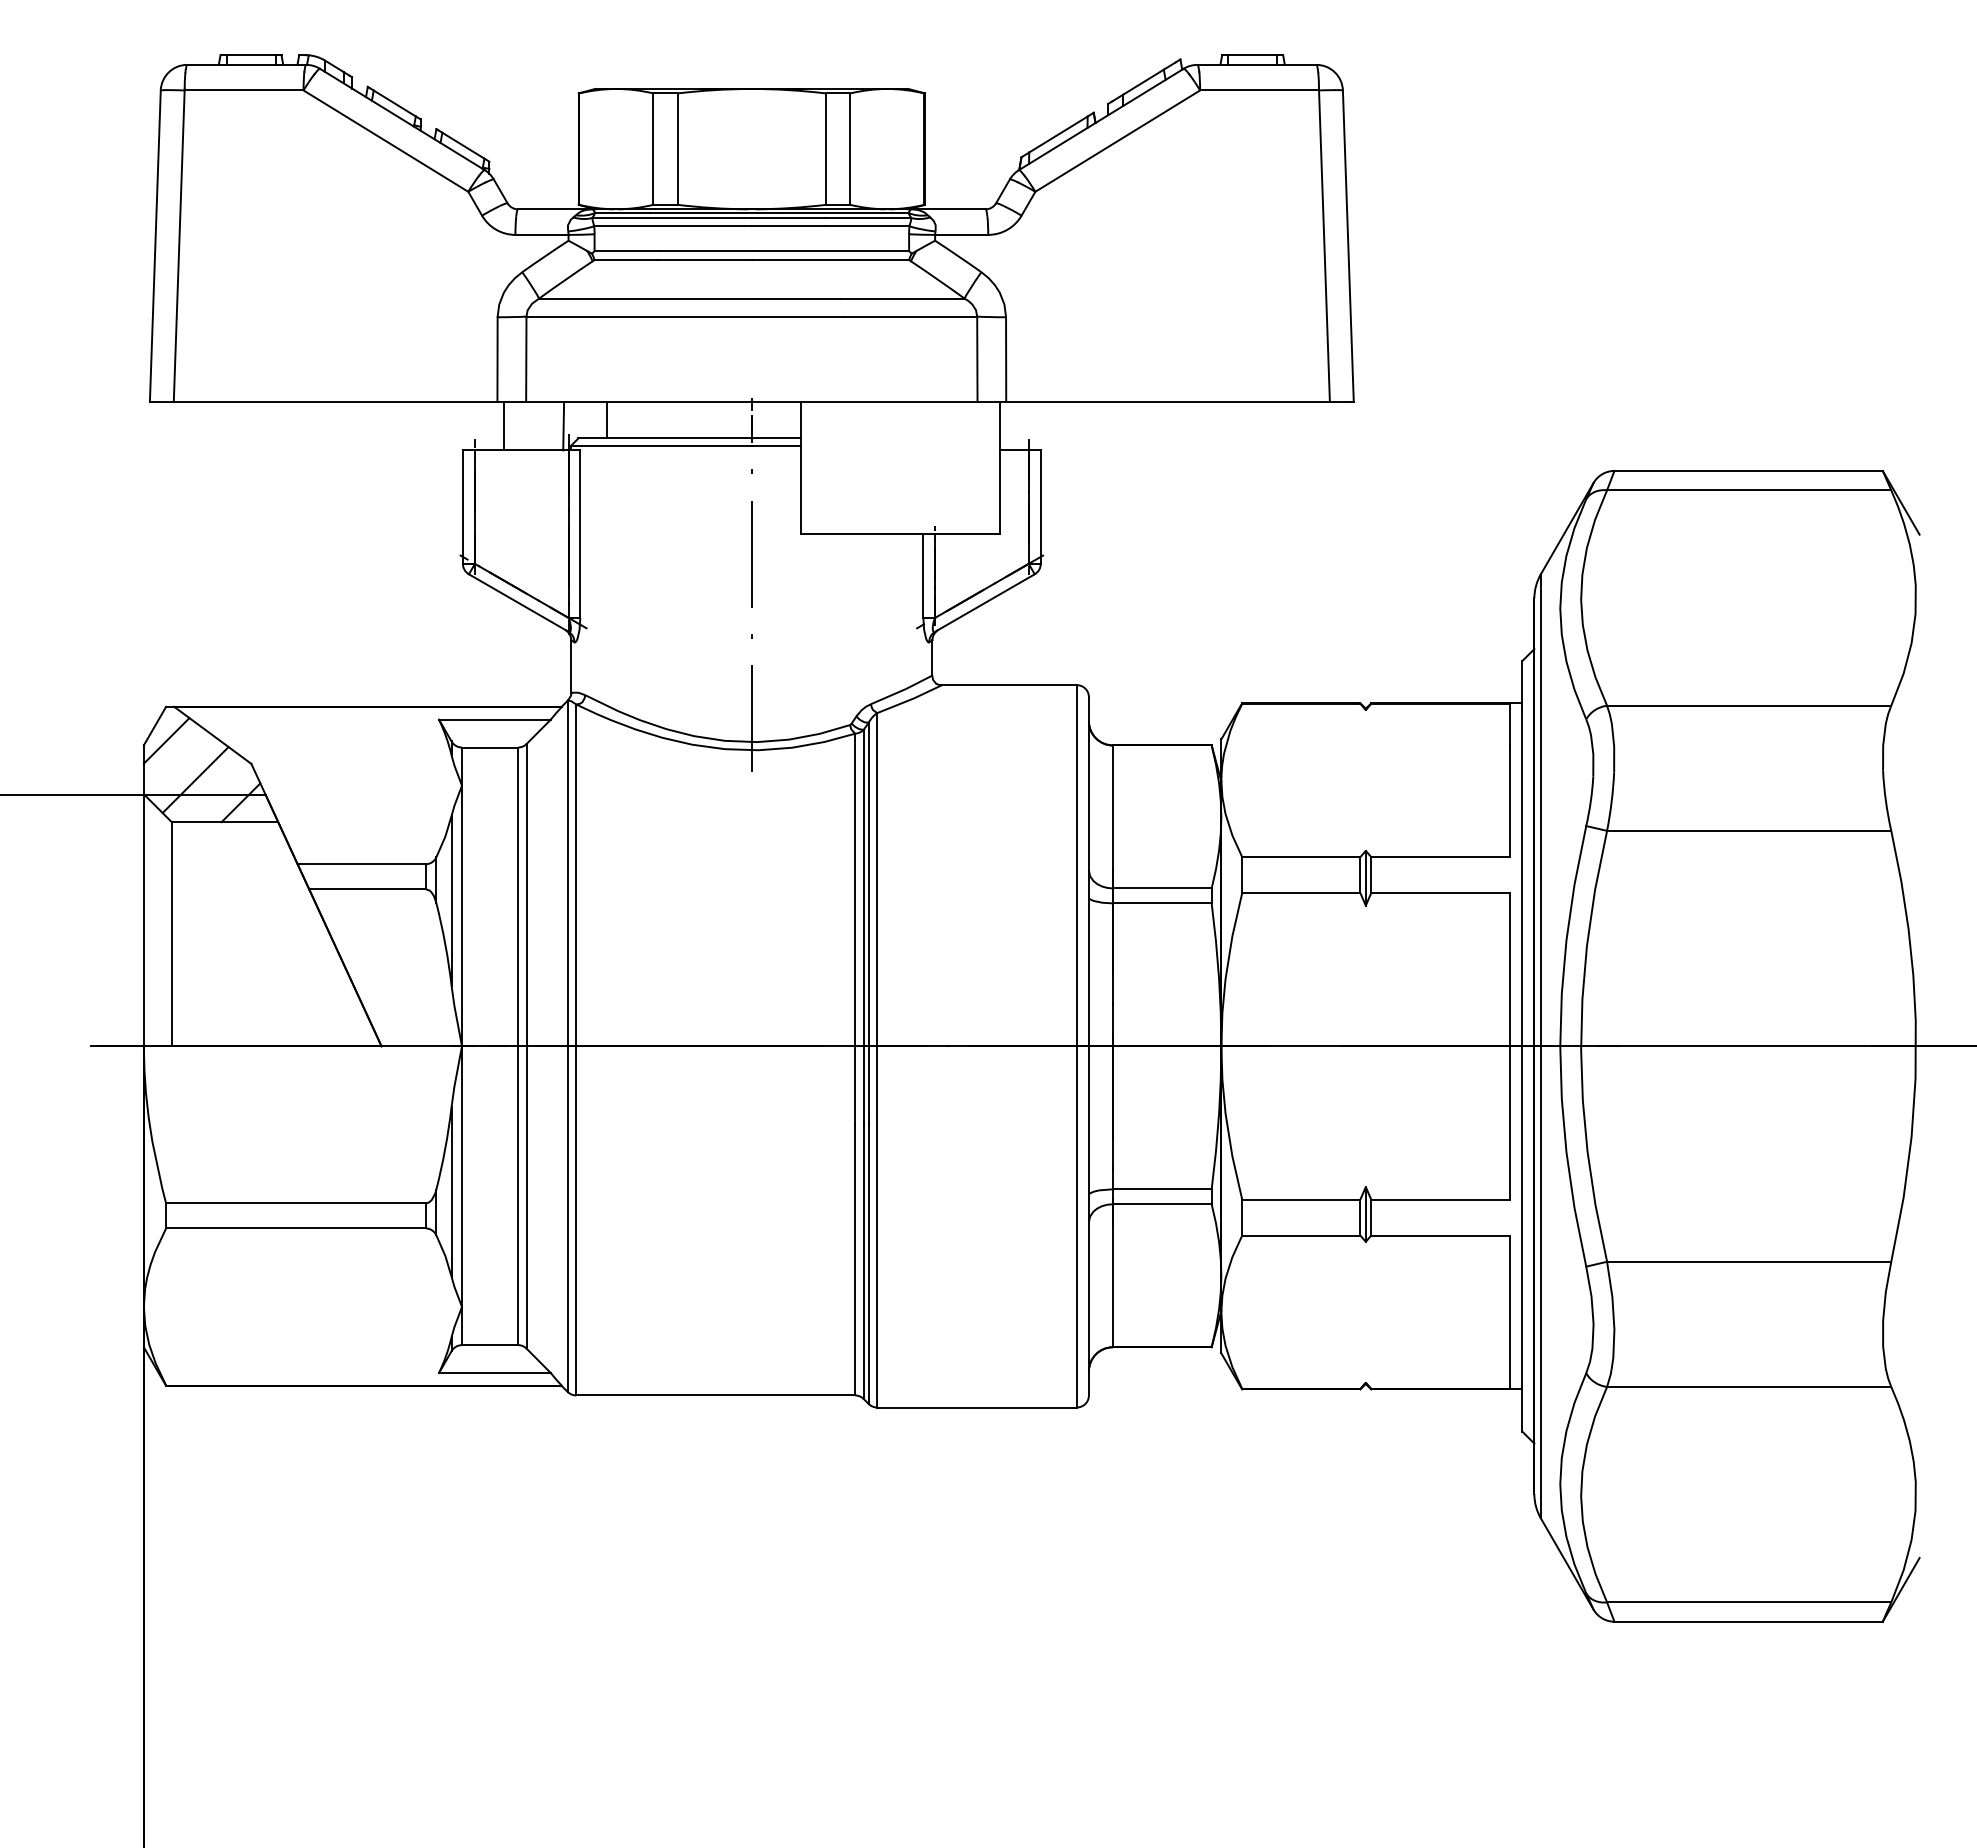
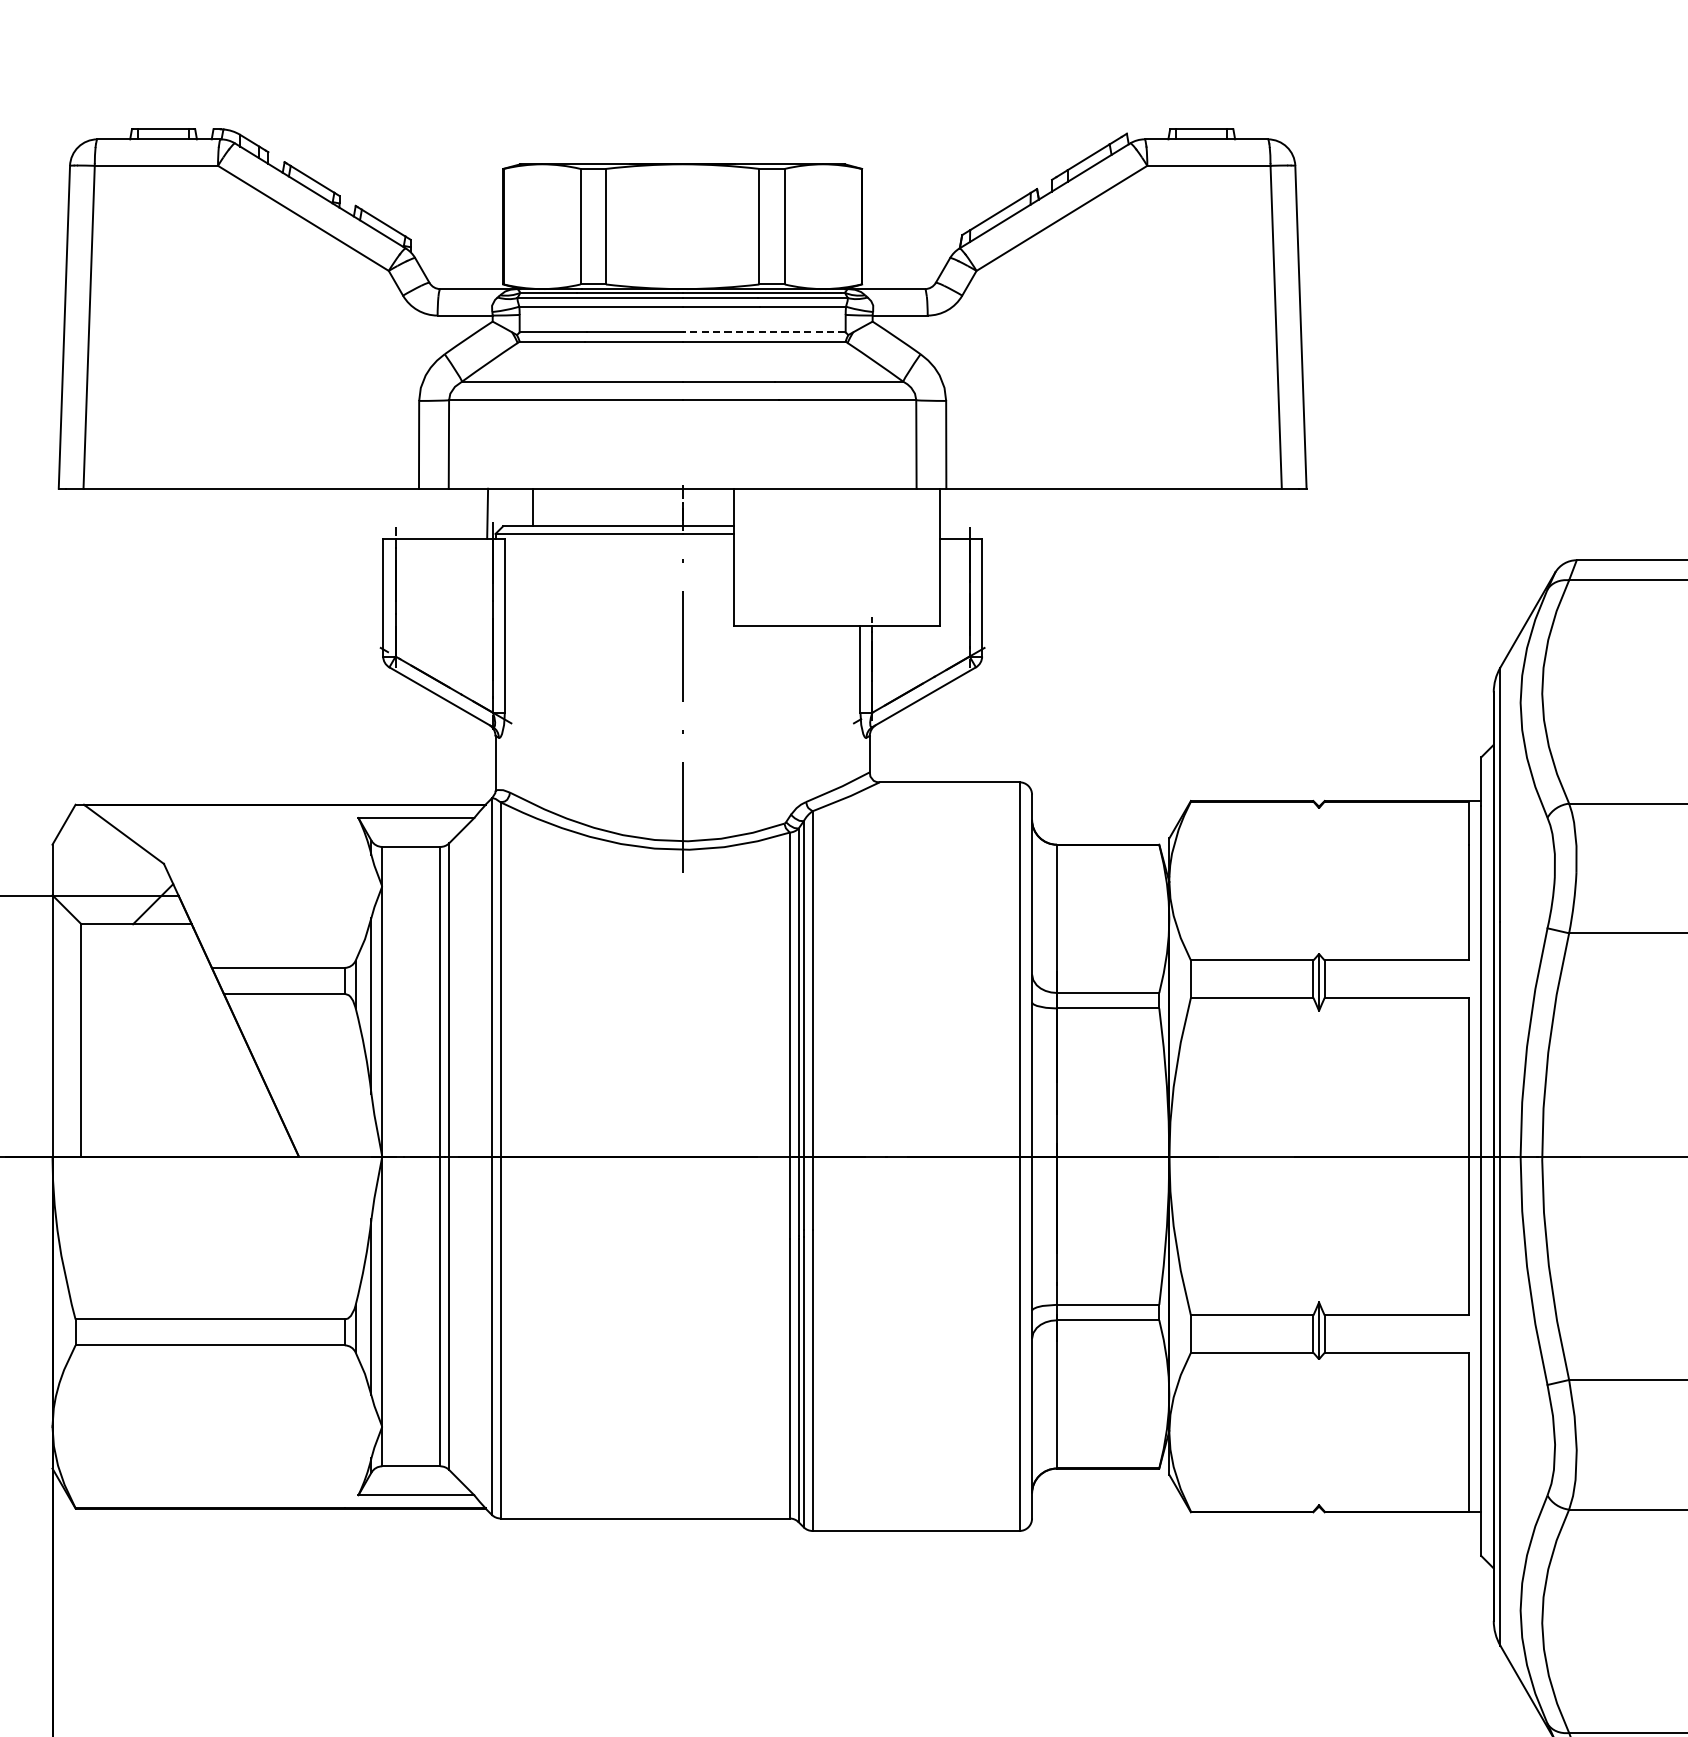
line: (830, 251) -> (764, 332), solid -> dashed
line: (503, 425) -> (425, 513), removed
line: (166, 740) -> (75, 839), removed
line: (195, 780) -> (106, 881), removed

